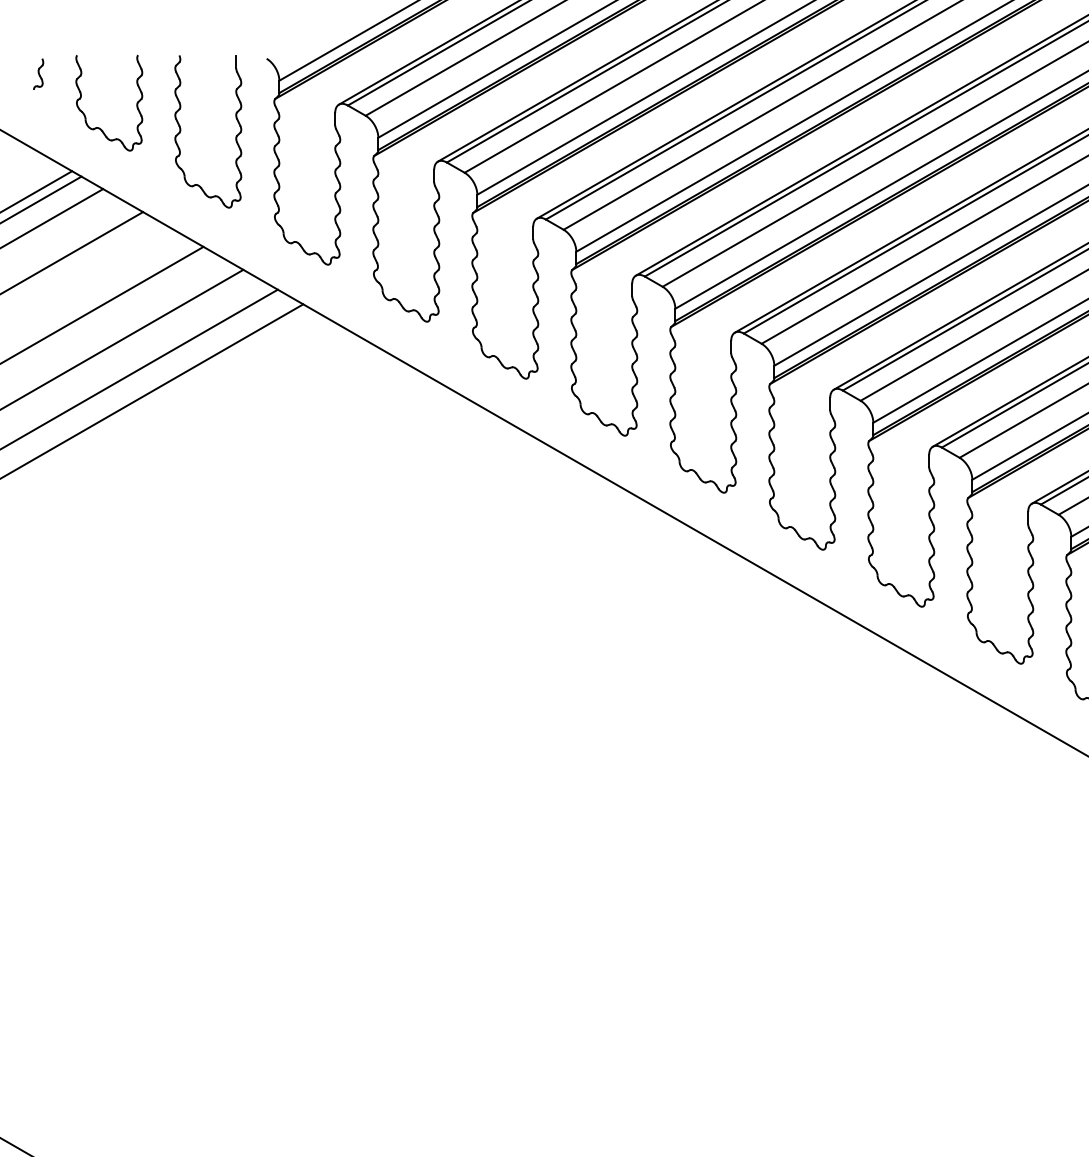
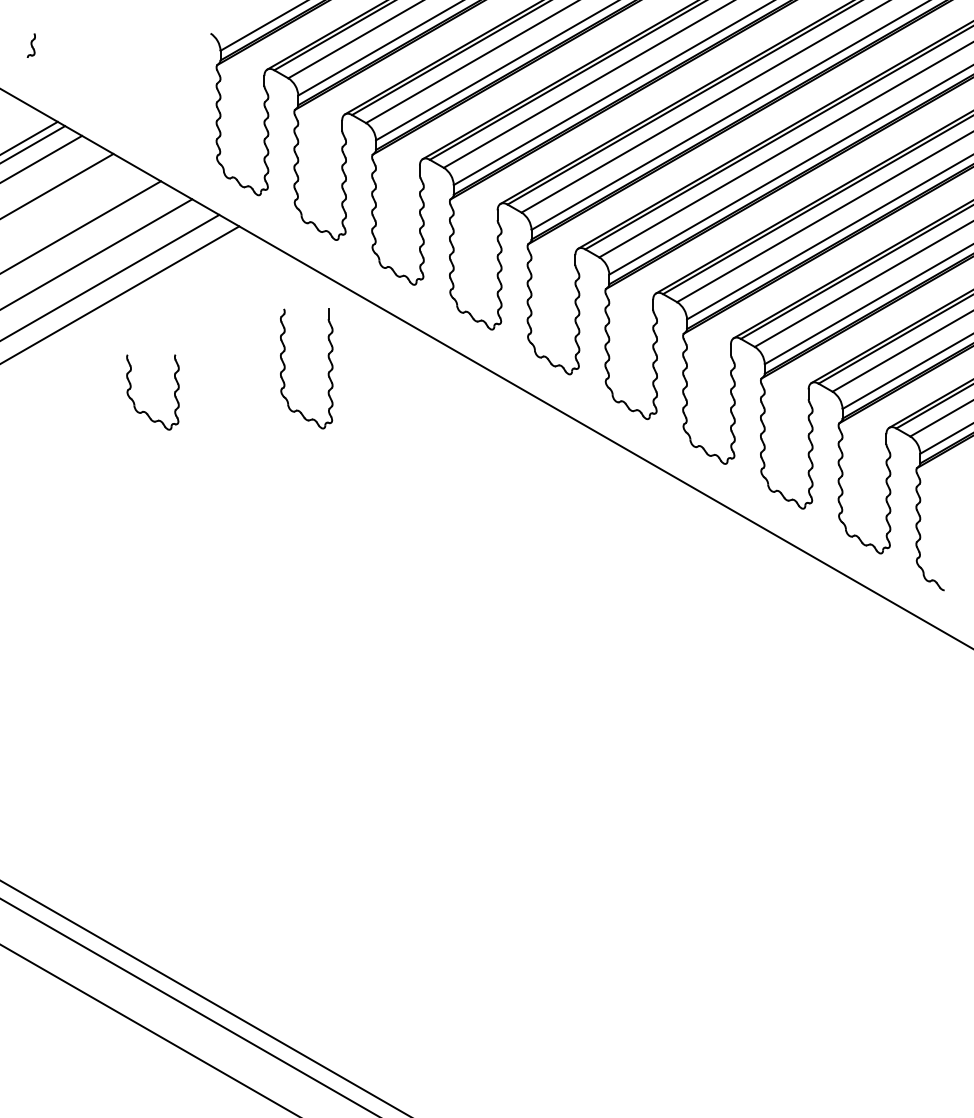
part: (85, 114) -> (134, 401), moved
part: (181, 131) -> (285, 368), moved

